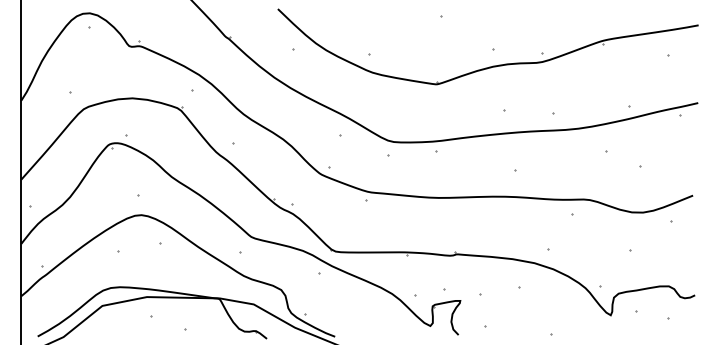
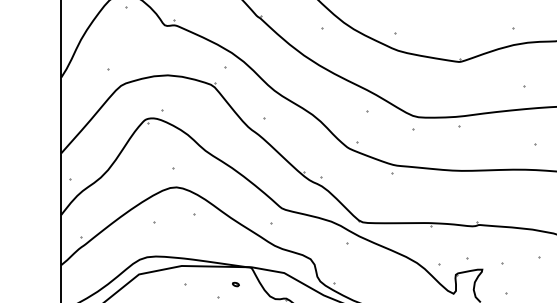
part: (203, 316) -> (235, 284), added

